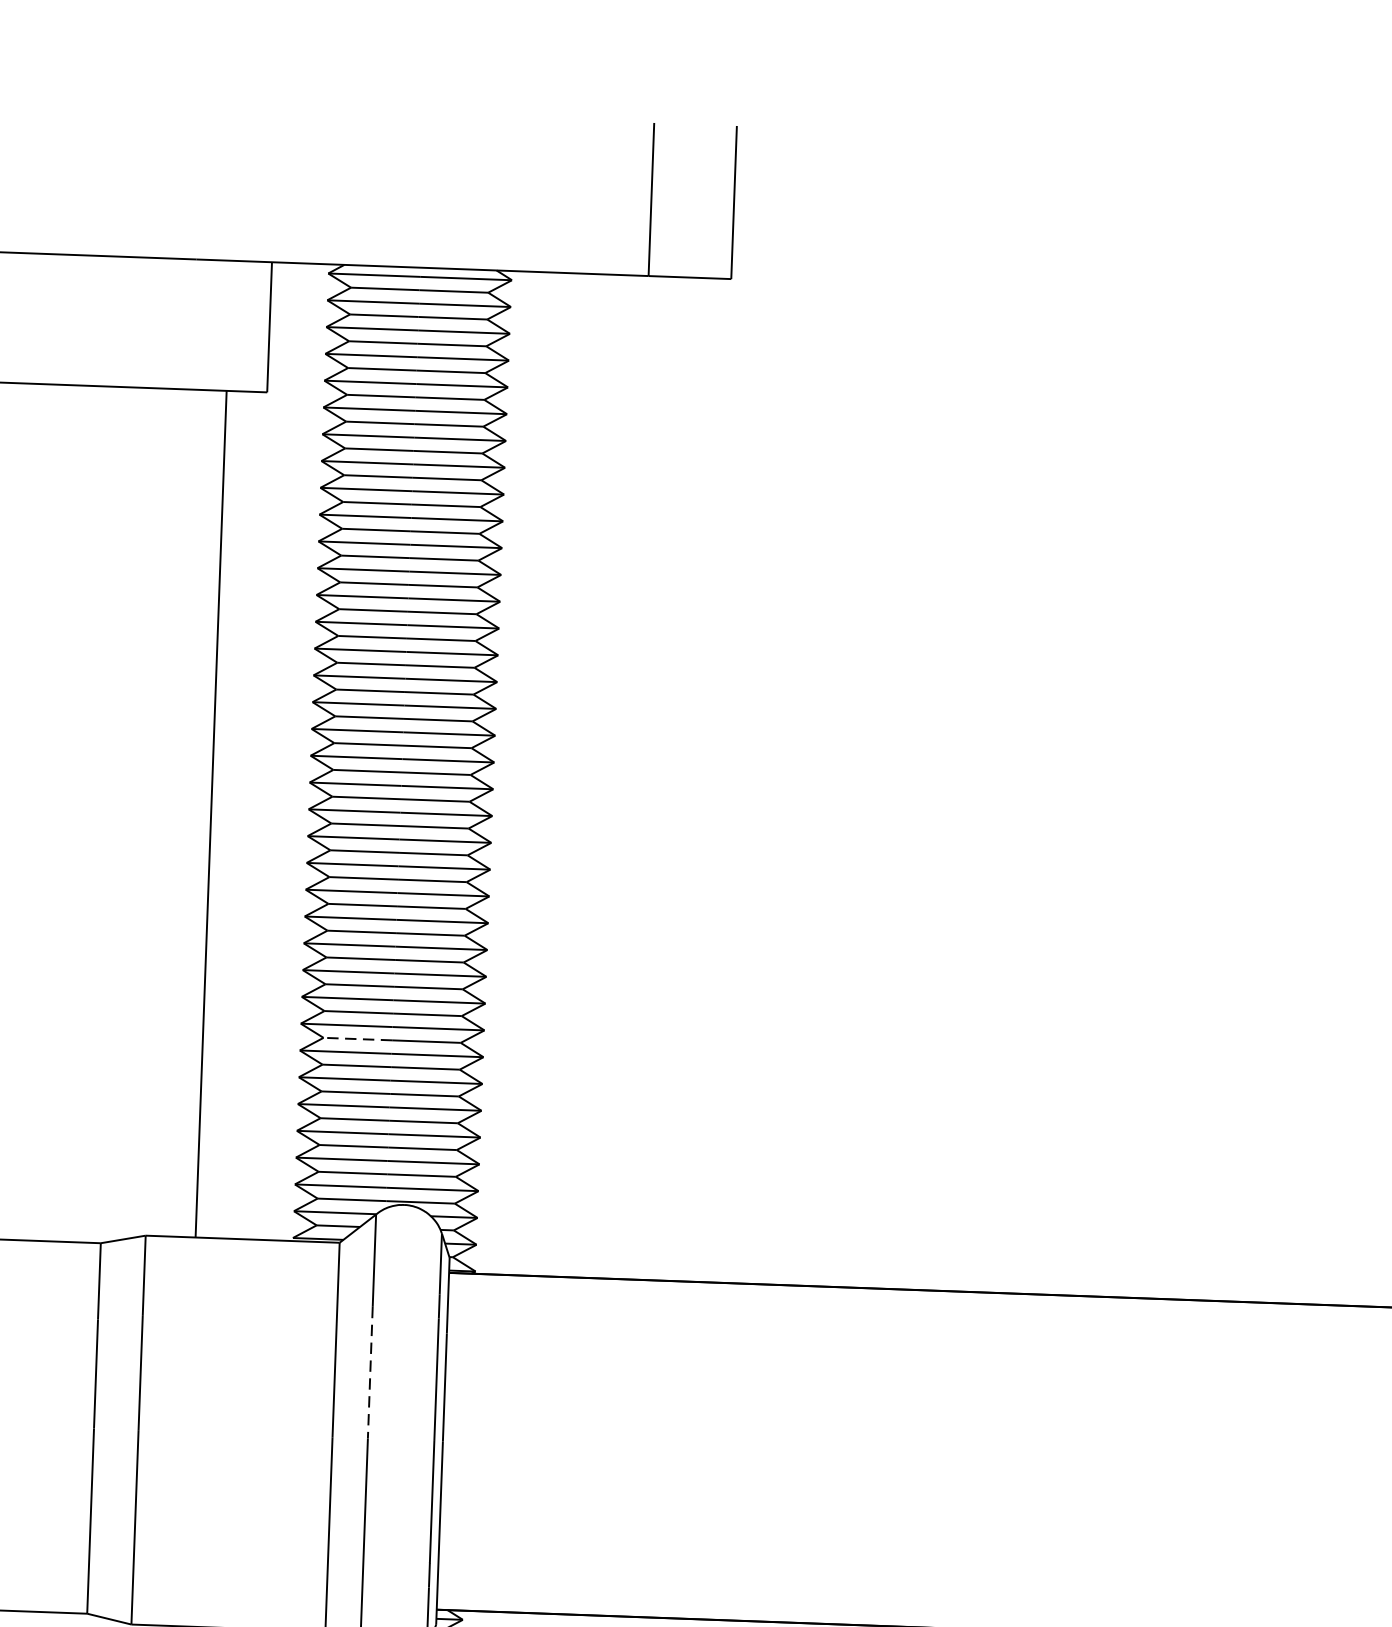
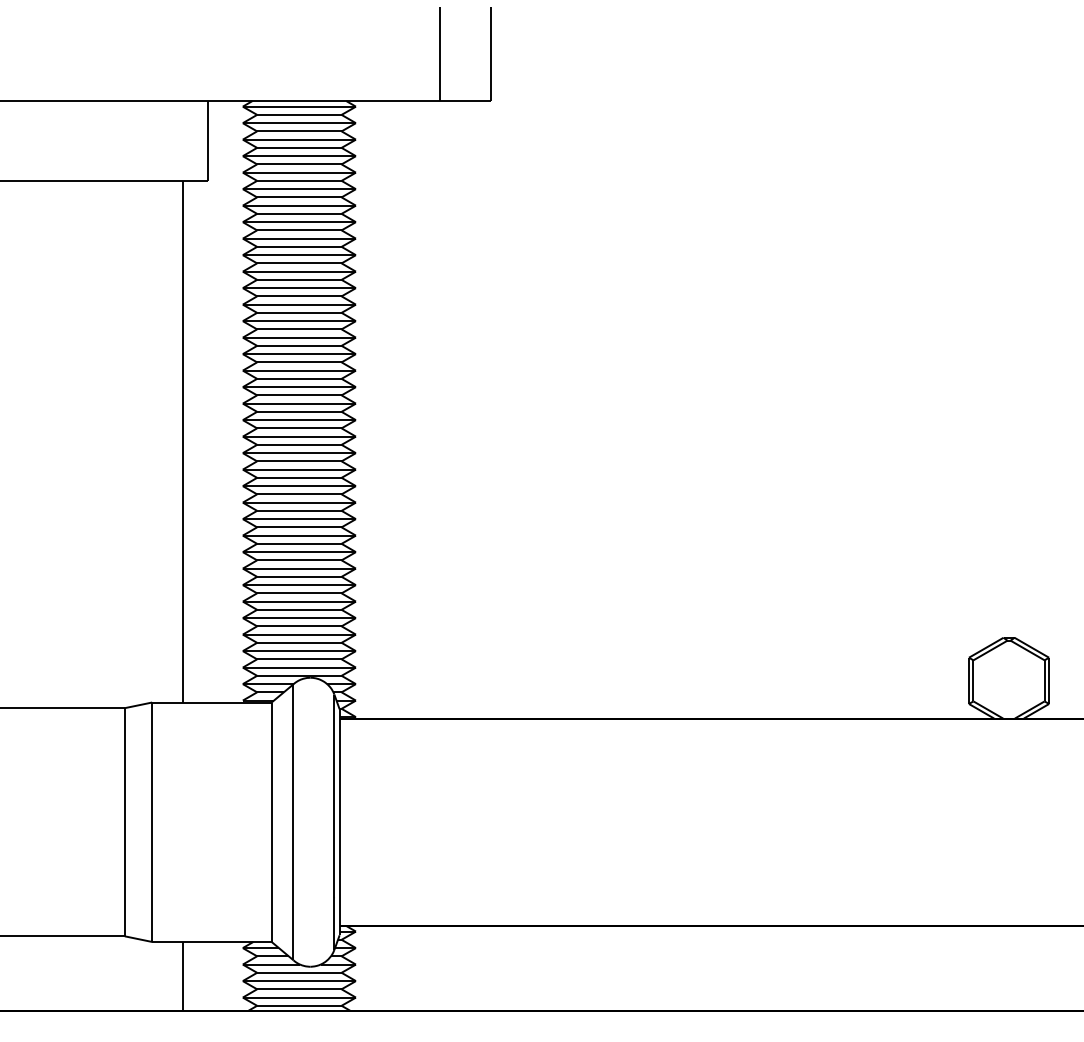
line: (356, 1038) -> (277, 576), dashed -> solid
line: (370, 1372) -> (293, 781), dashed -> solid

